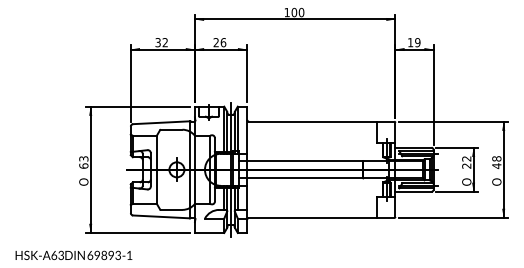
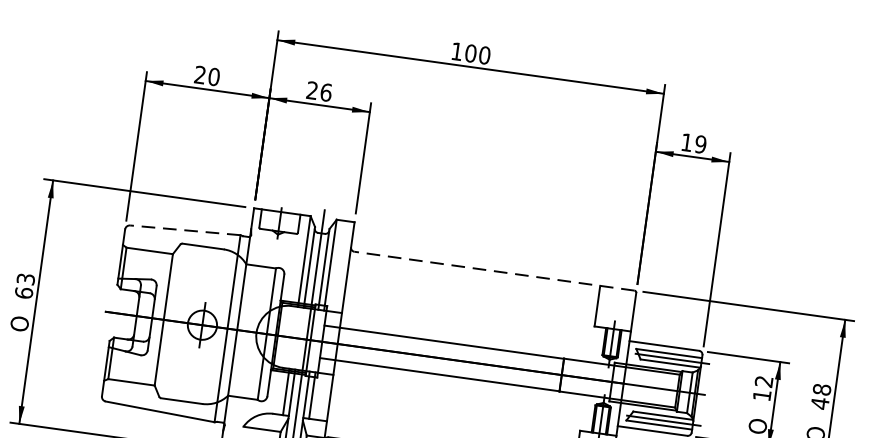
text: (161, 42) -> (206, 75), 32 -> 20
line: (321, 121) -> (494, 270), solid -> dashed
line: (161, 122) -> (185, 229), solid -> dashed
text: (466, 165) -> (761, 394), 22 -> 12

